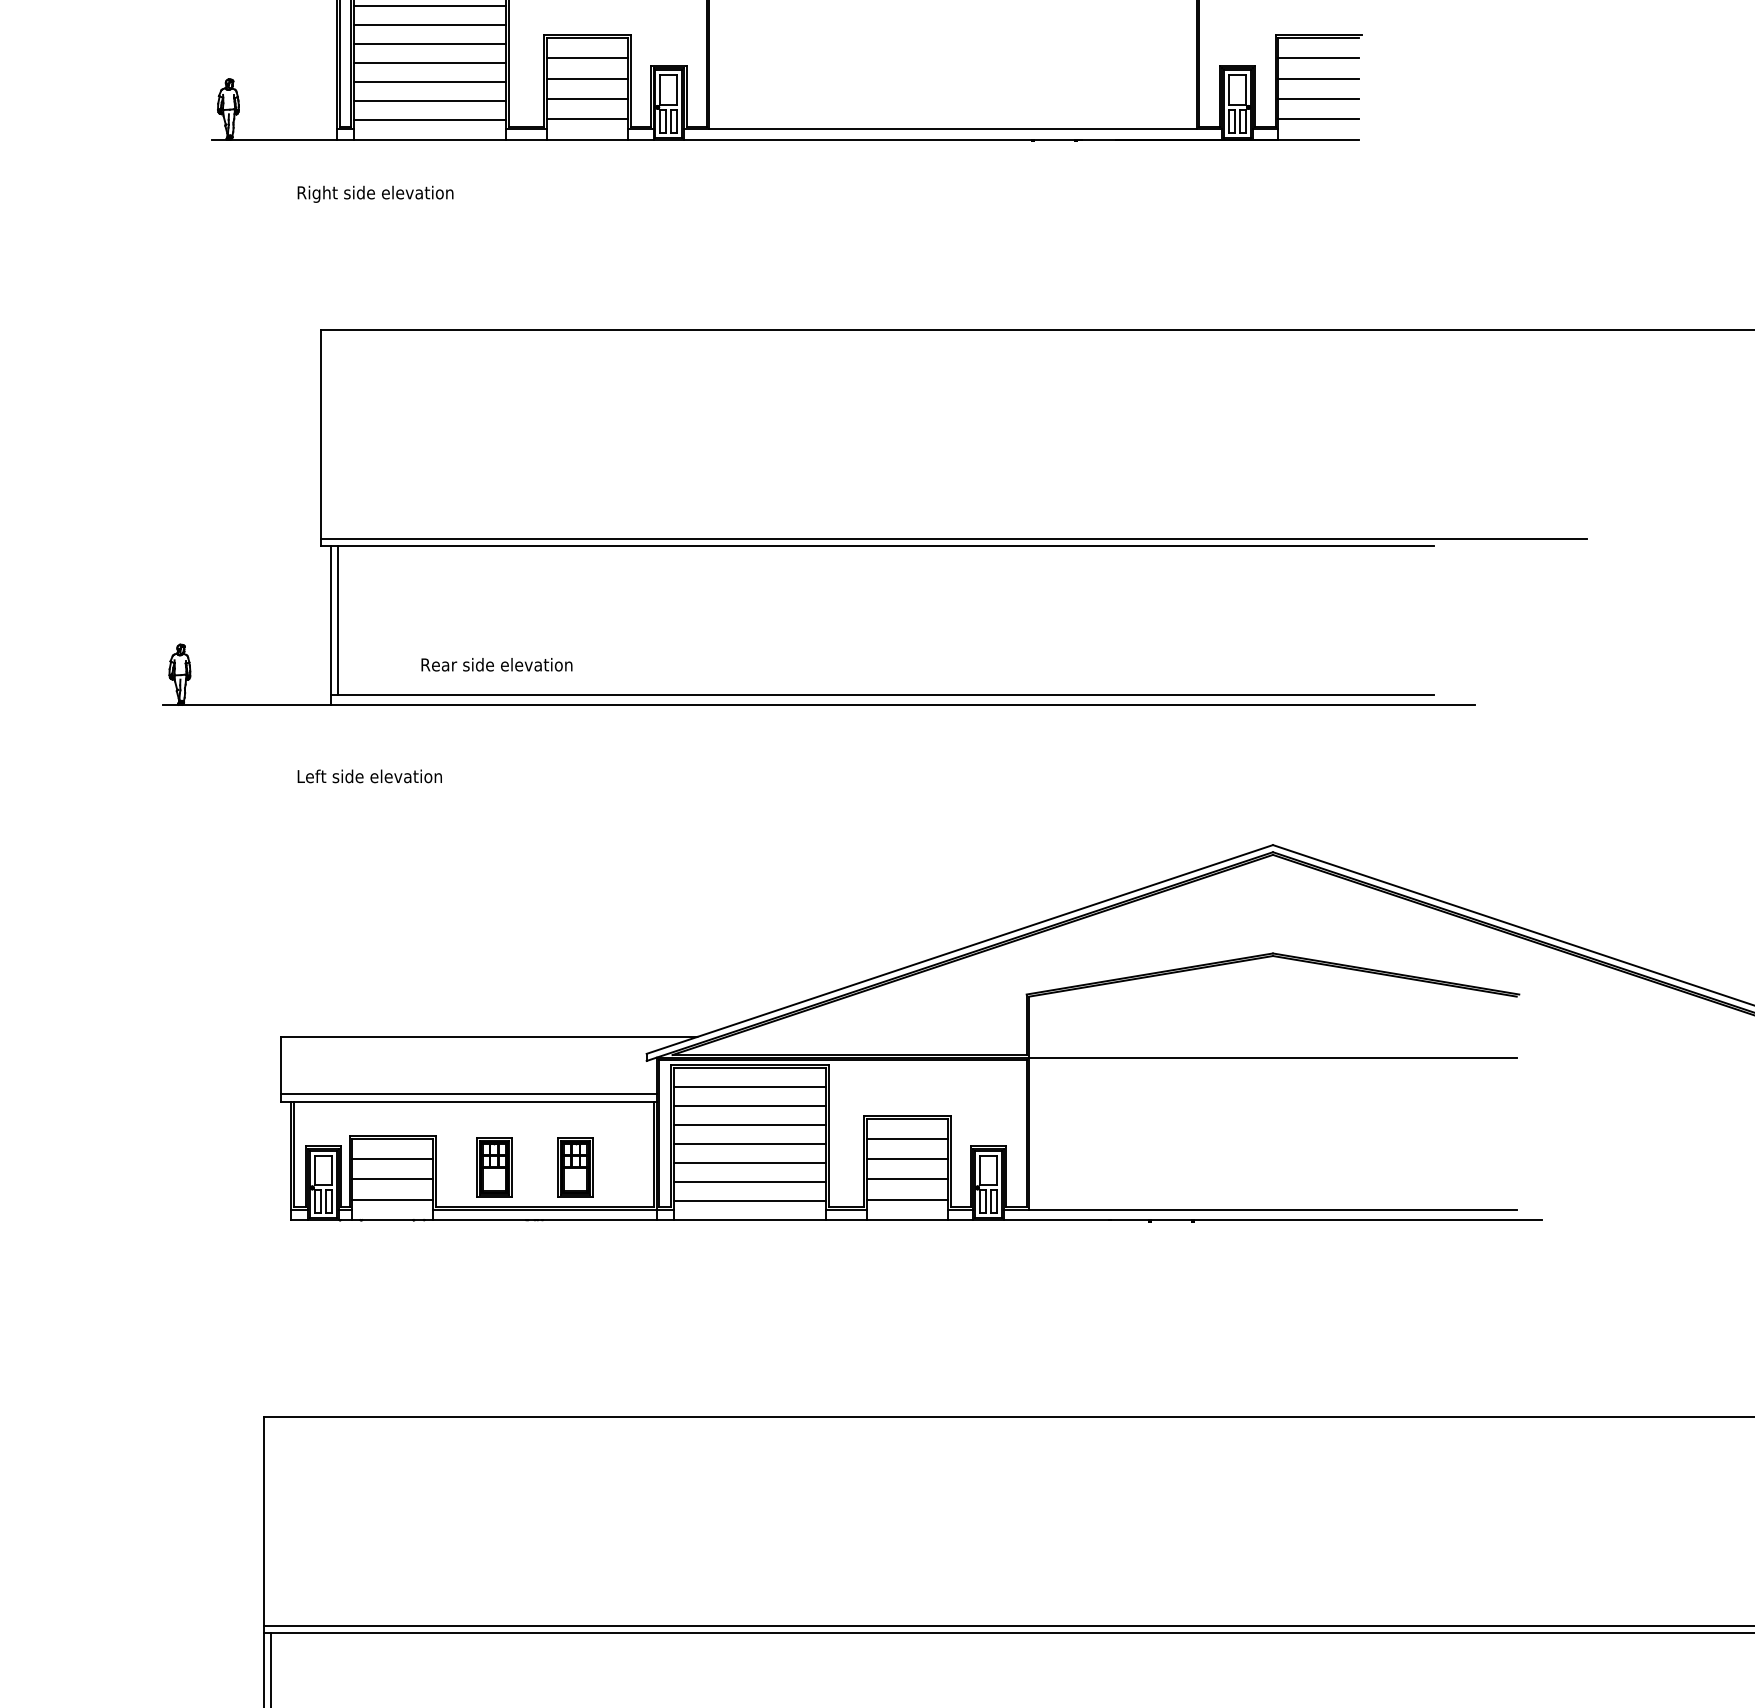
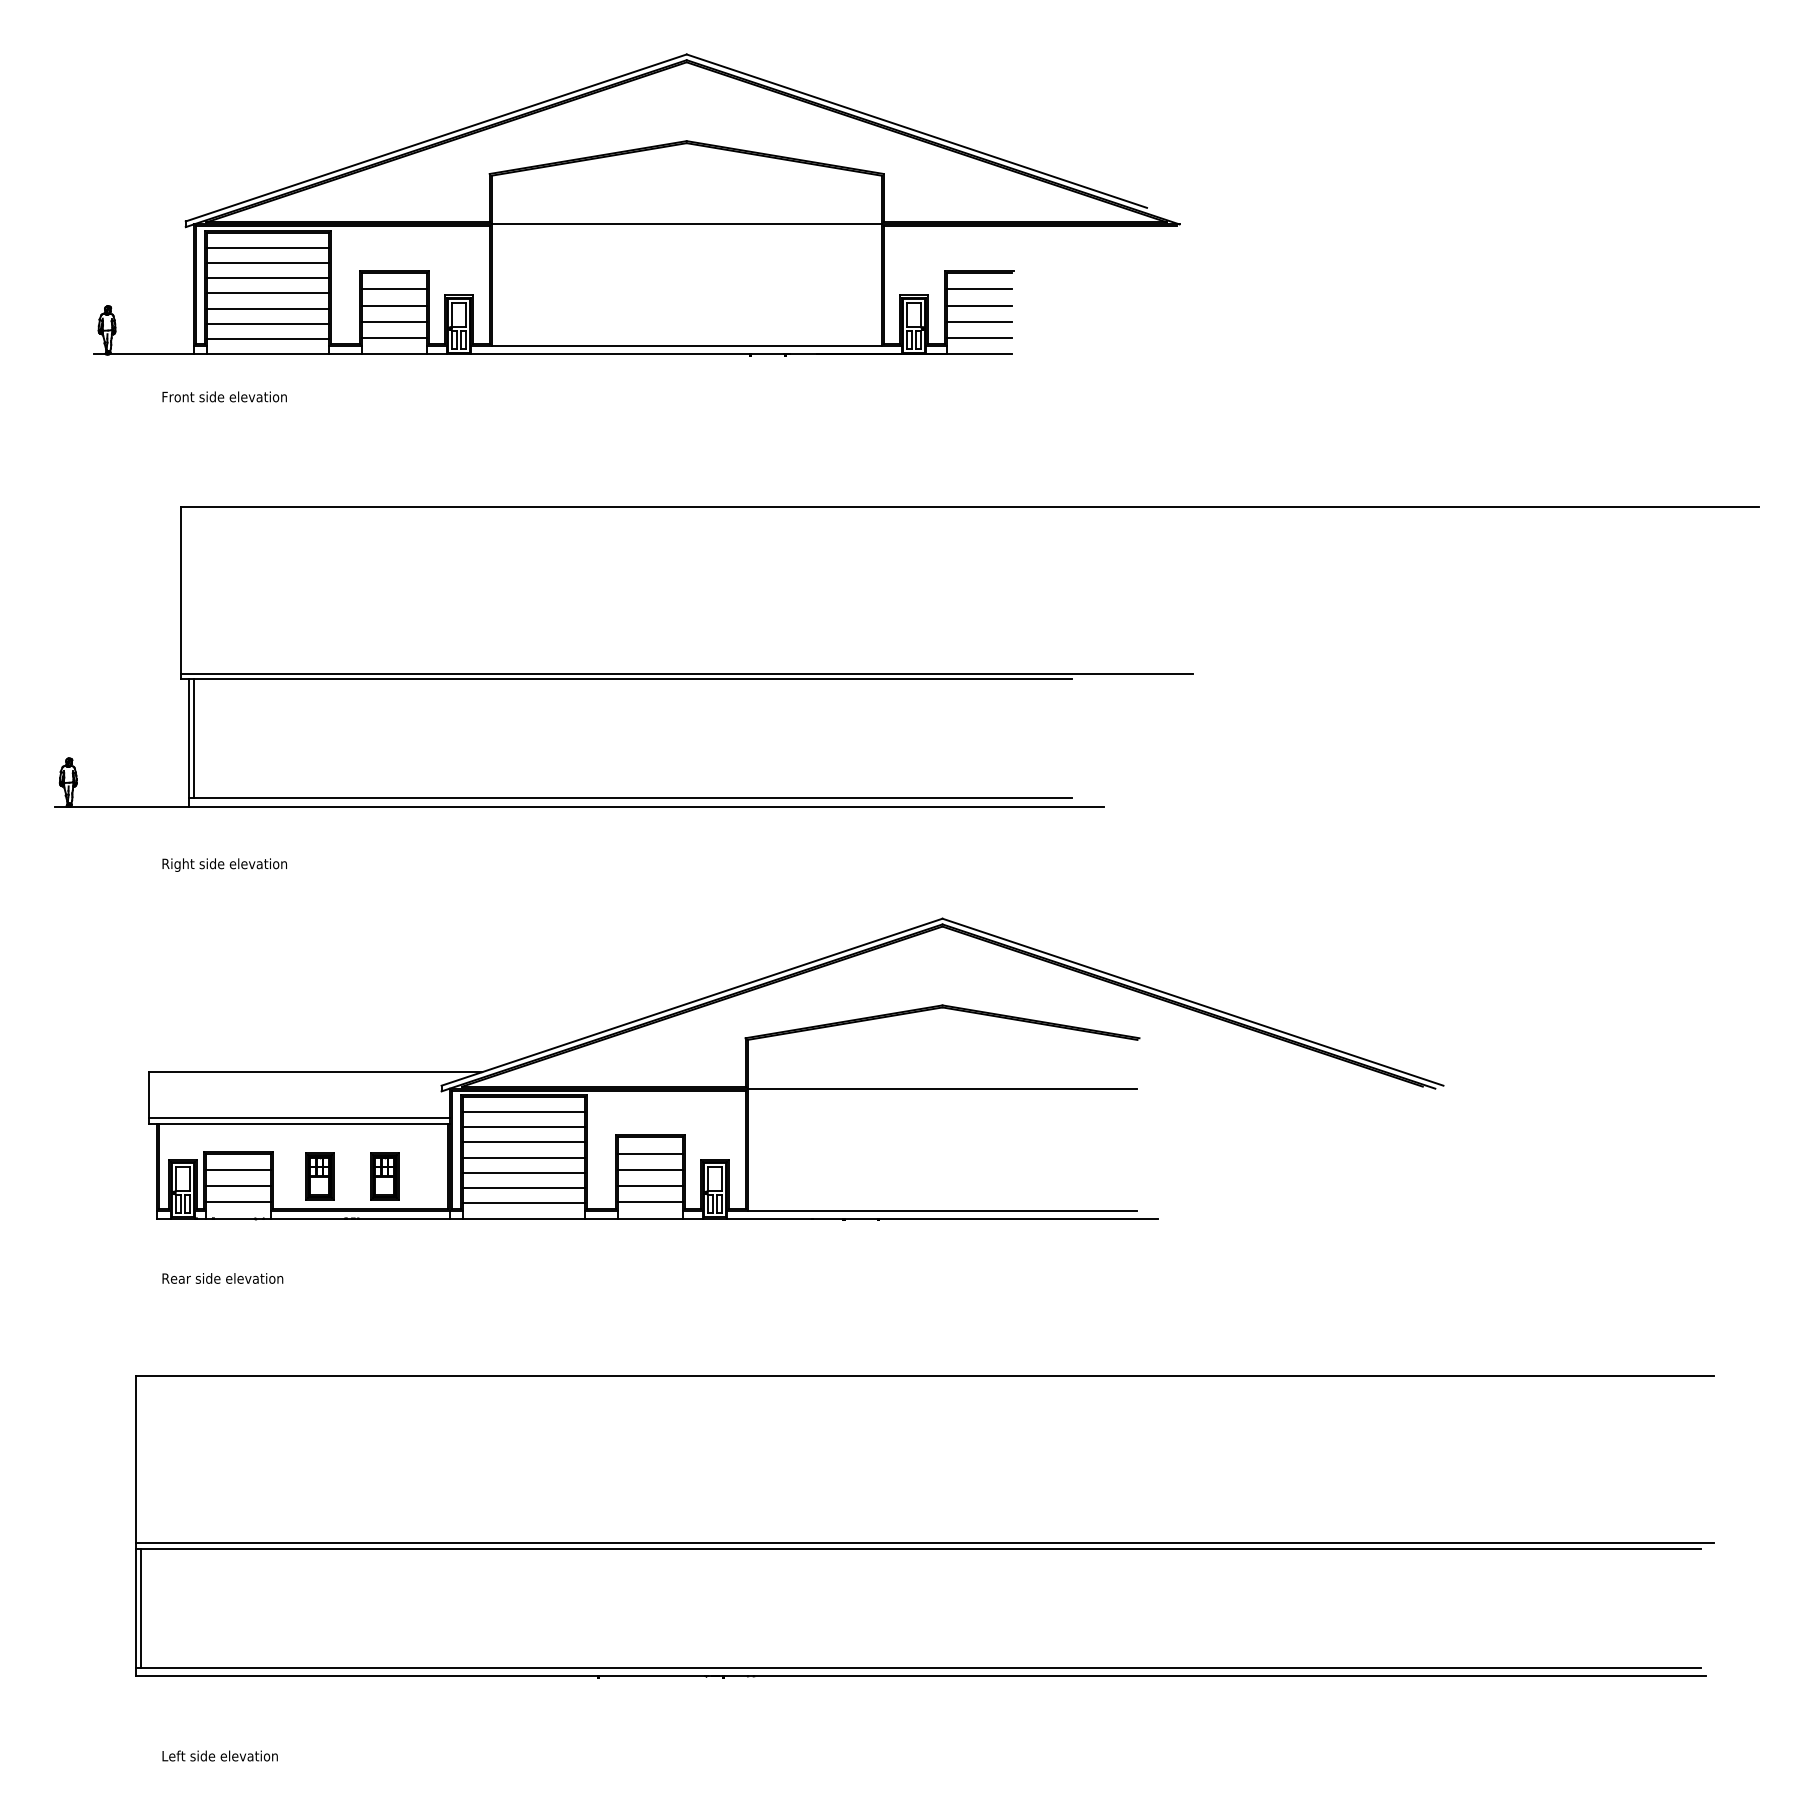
text: (375, 194) -> (224, 398), Right side elevation -> Front side elevation
text: (496, 664) -> (222, 1278), moved
text: (375, 777) -> (224, 864), Left side elevation -> Right side elevation

